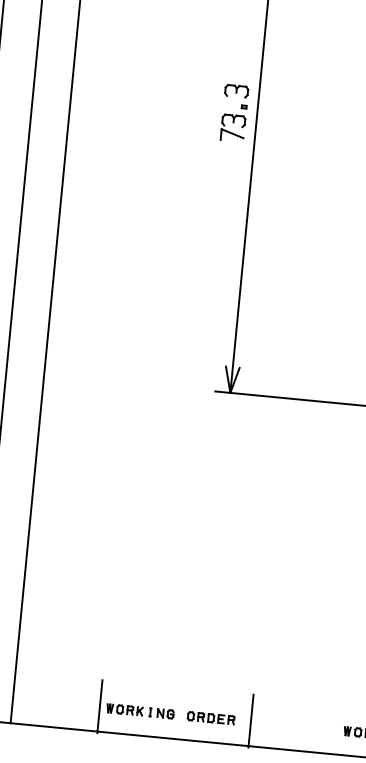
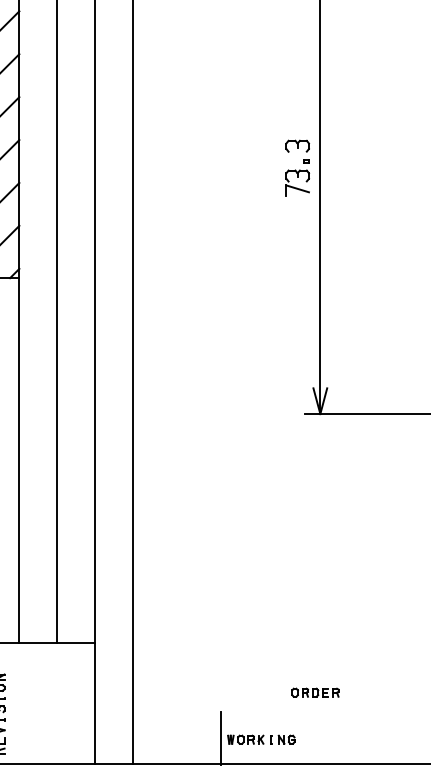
part: (234, 112) -> (297, 167), moved
part: (211, 717) -> (315, 692), moved
line: (251, 720) -> (372, 738), removed

